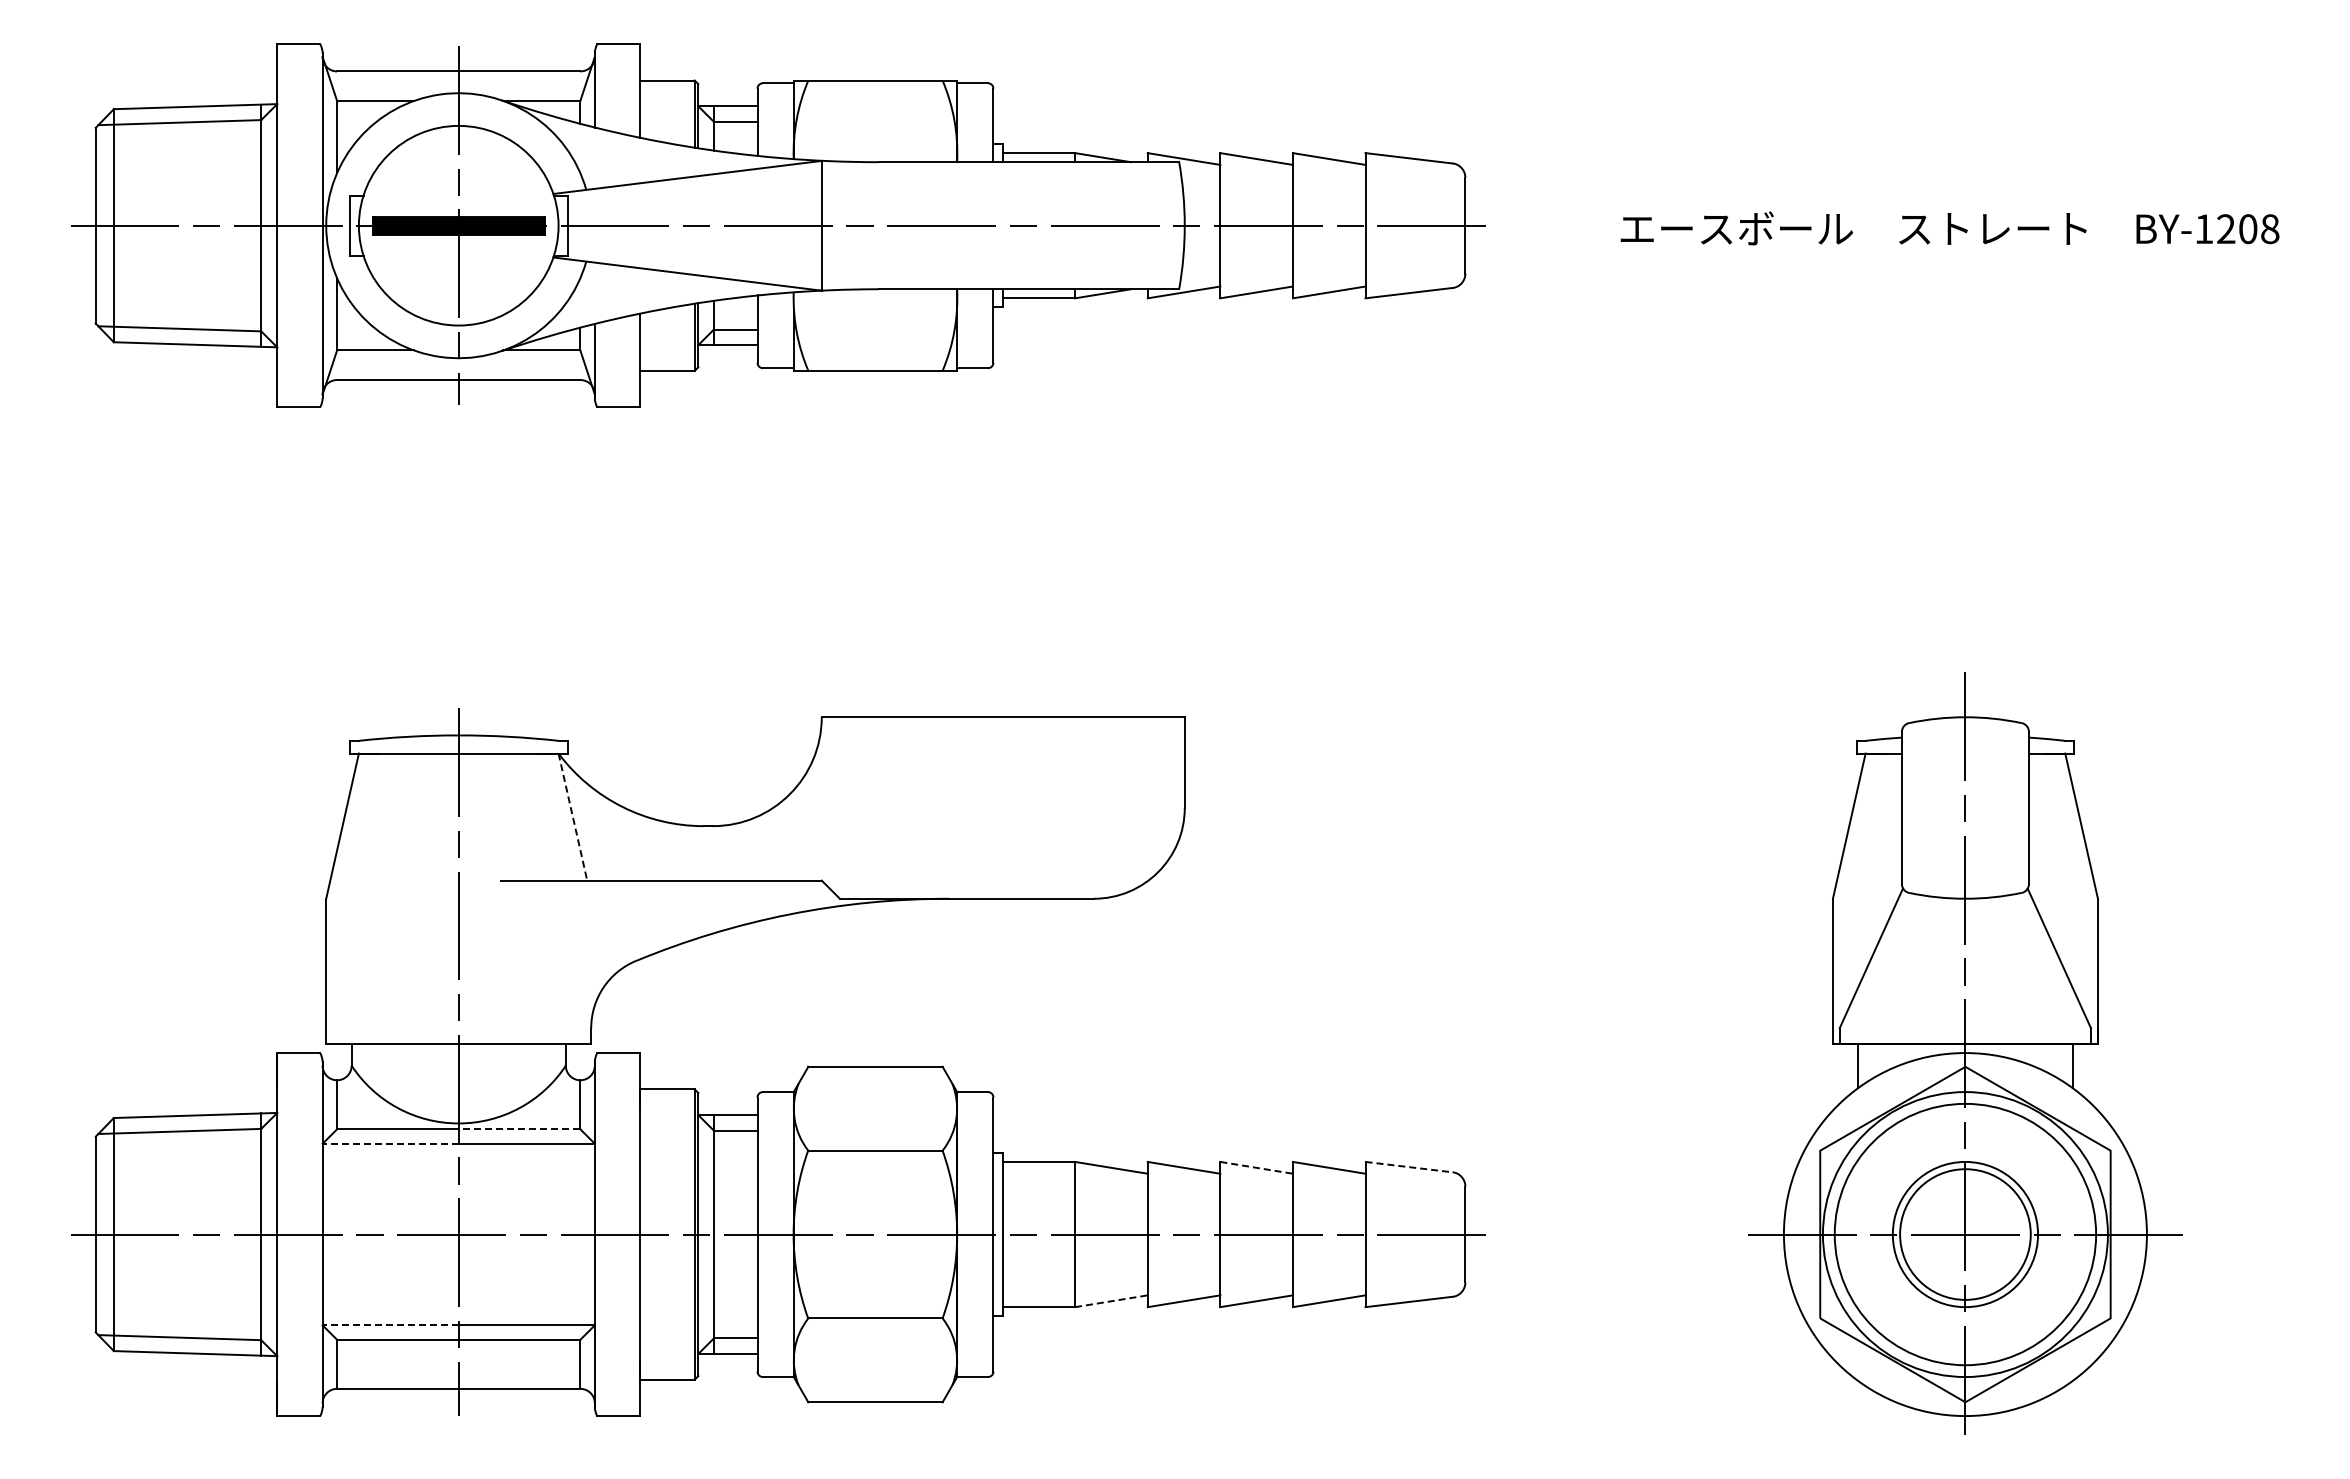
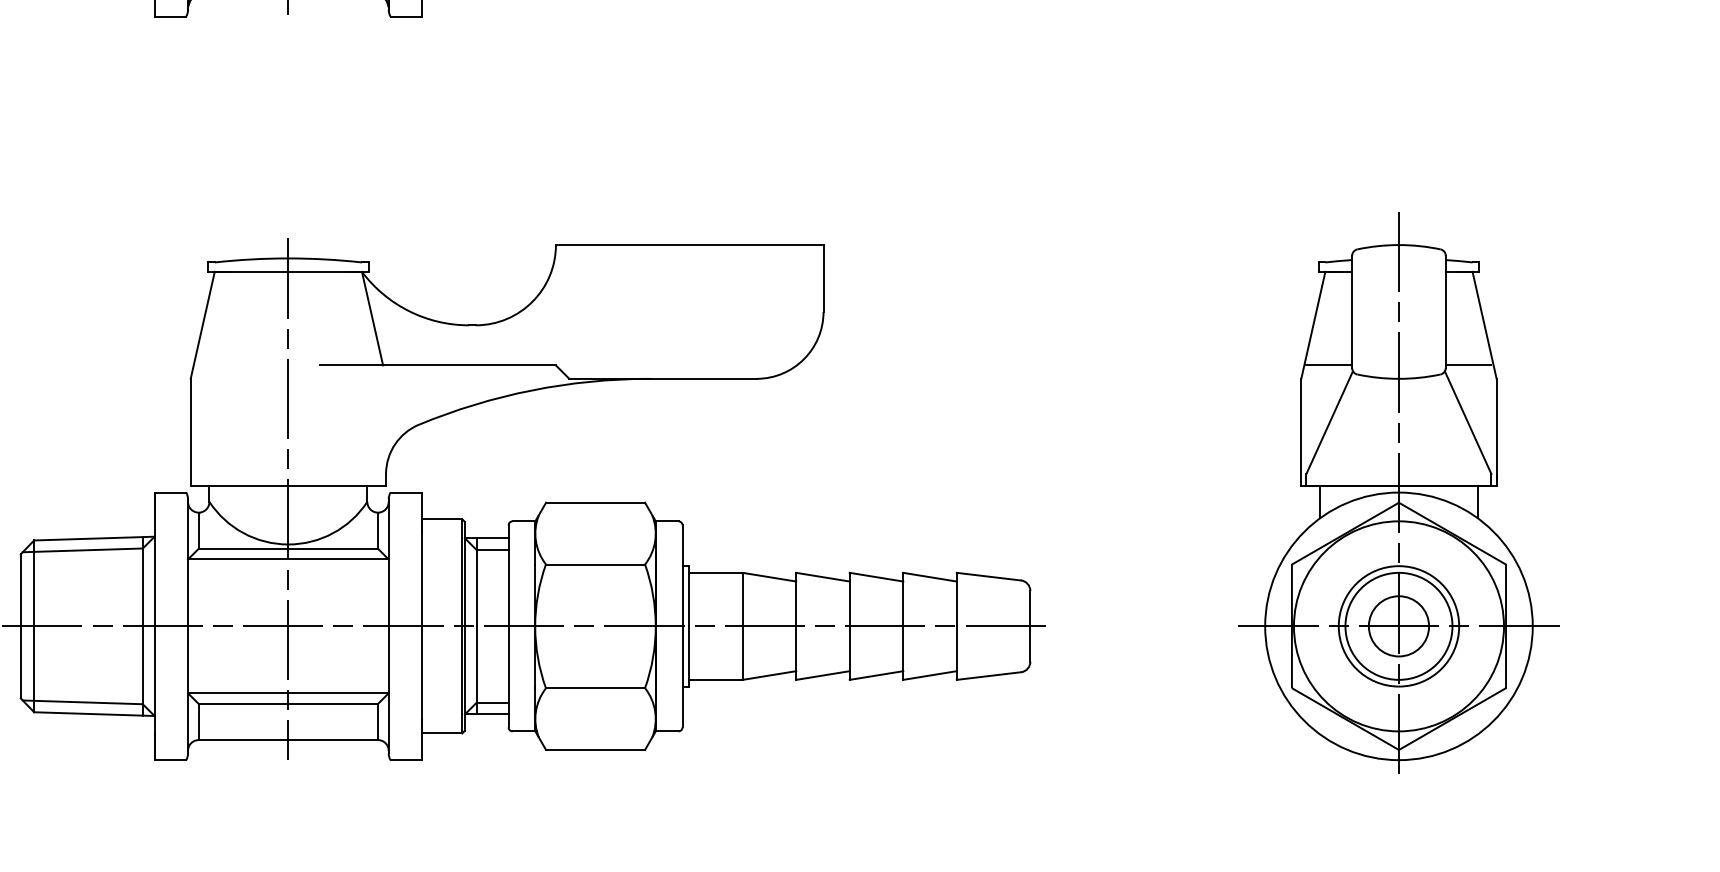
line: (573, 817) -> (372, 318), dashed -> solid
line: (1870, 880) -> (1328, 365), added
line: (2059, 880) -> (1468, 365), added
line: (519, 1129) -> (333, 548), dashed -> solid
line: (390, 1143) -> (238, 559), dashed -> solid
line: (1256, 1167) -> (876, 576), dashed -> solid
line: (1409, 1167) -> (989, 576), dashed -> solid
circle: (1965, 1234) -> (1399, 626), size x0.62
circle: (1965, 1234) -> (1399, 626), size x0.62
line: (1111, 1301) -> (769, 675), dashed -> solid
line: (390, 1325) -> (238, 693), dashed -> solid

